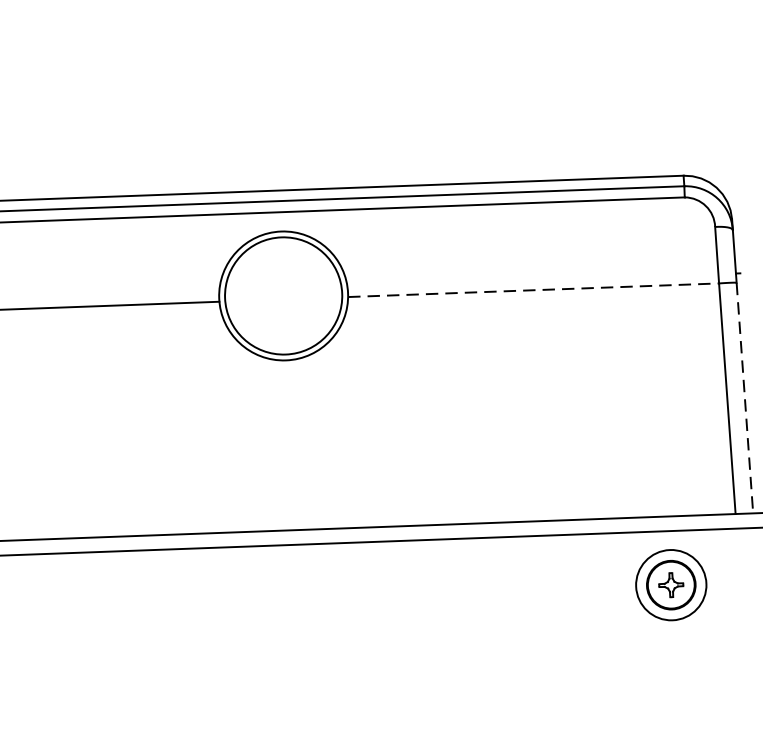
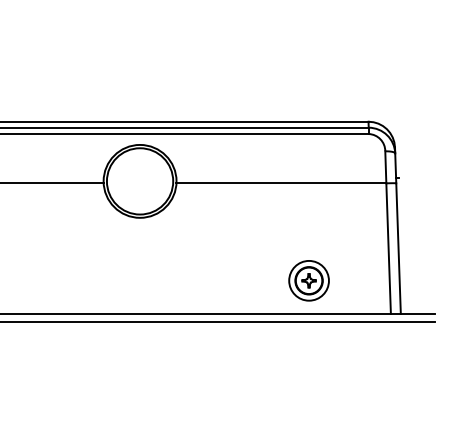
line: (533, 290) -> (281, 183), dashed -> solid
line: (744, 399) -> (398, 249), dashed -> solid
part: (670, 584) -> (308, 280), moved

